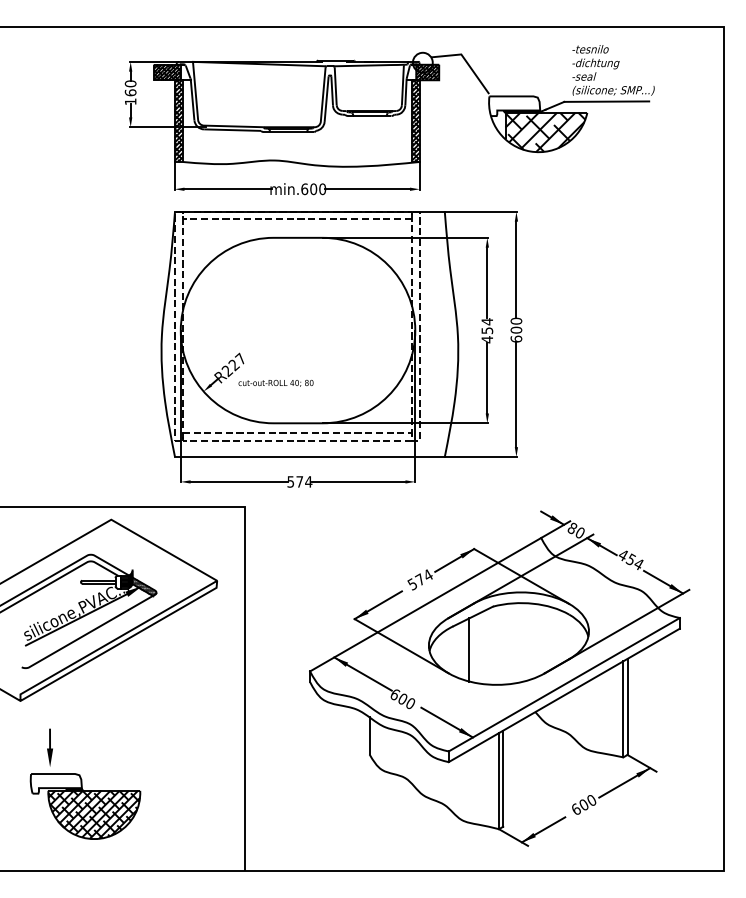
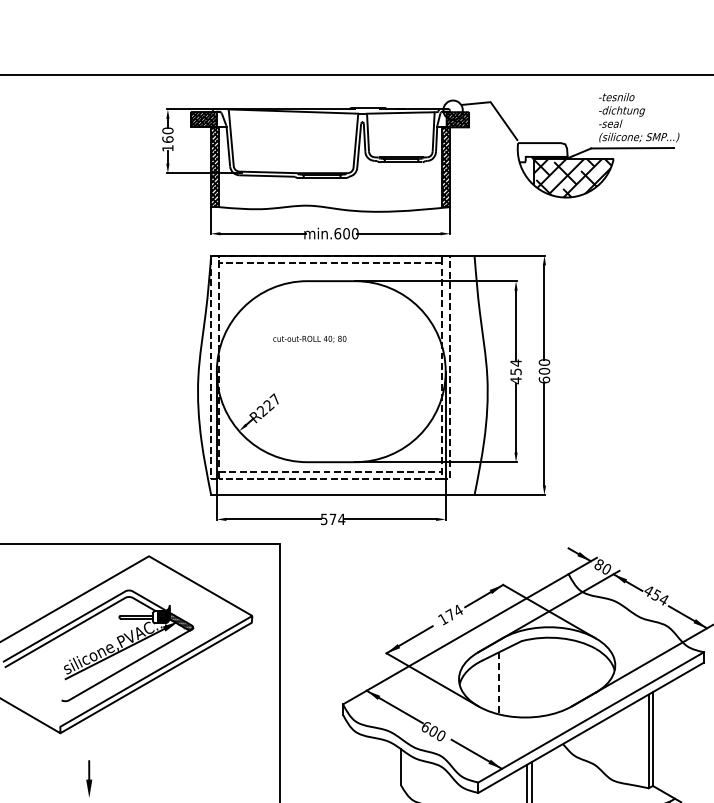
text: (275, 382) -> (309, 338), moved
text: (412, 584) -> (443, 619), 574 -> 174
line: (469, 649) -> (498, 682), solid -> dashed

